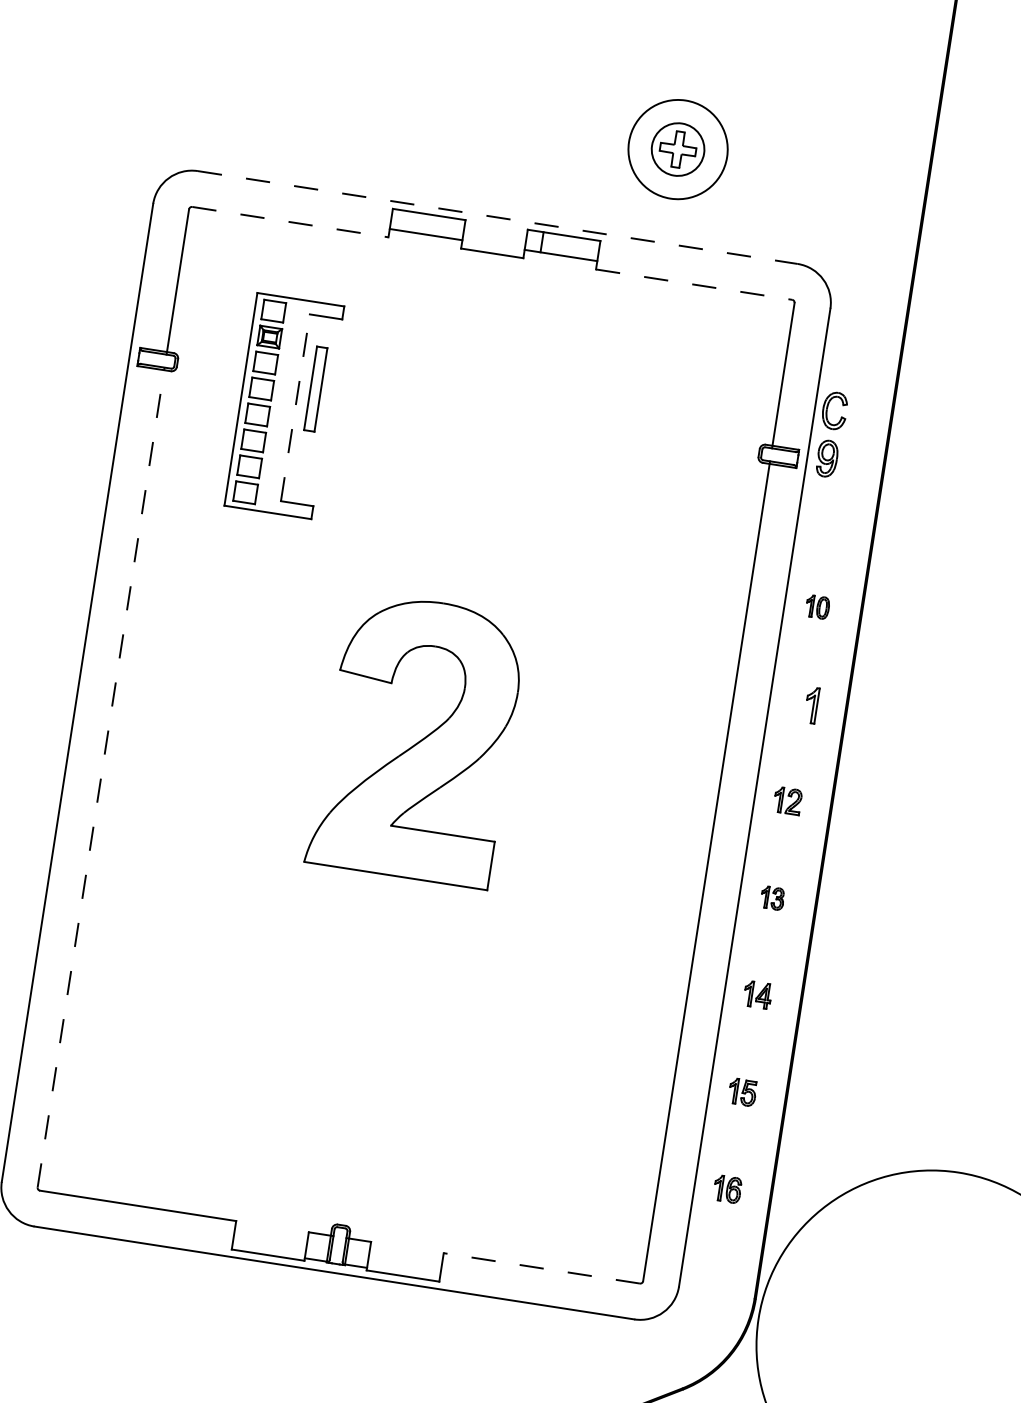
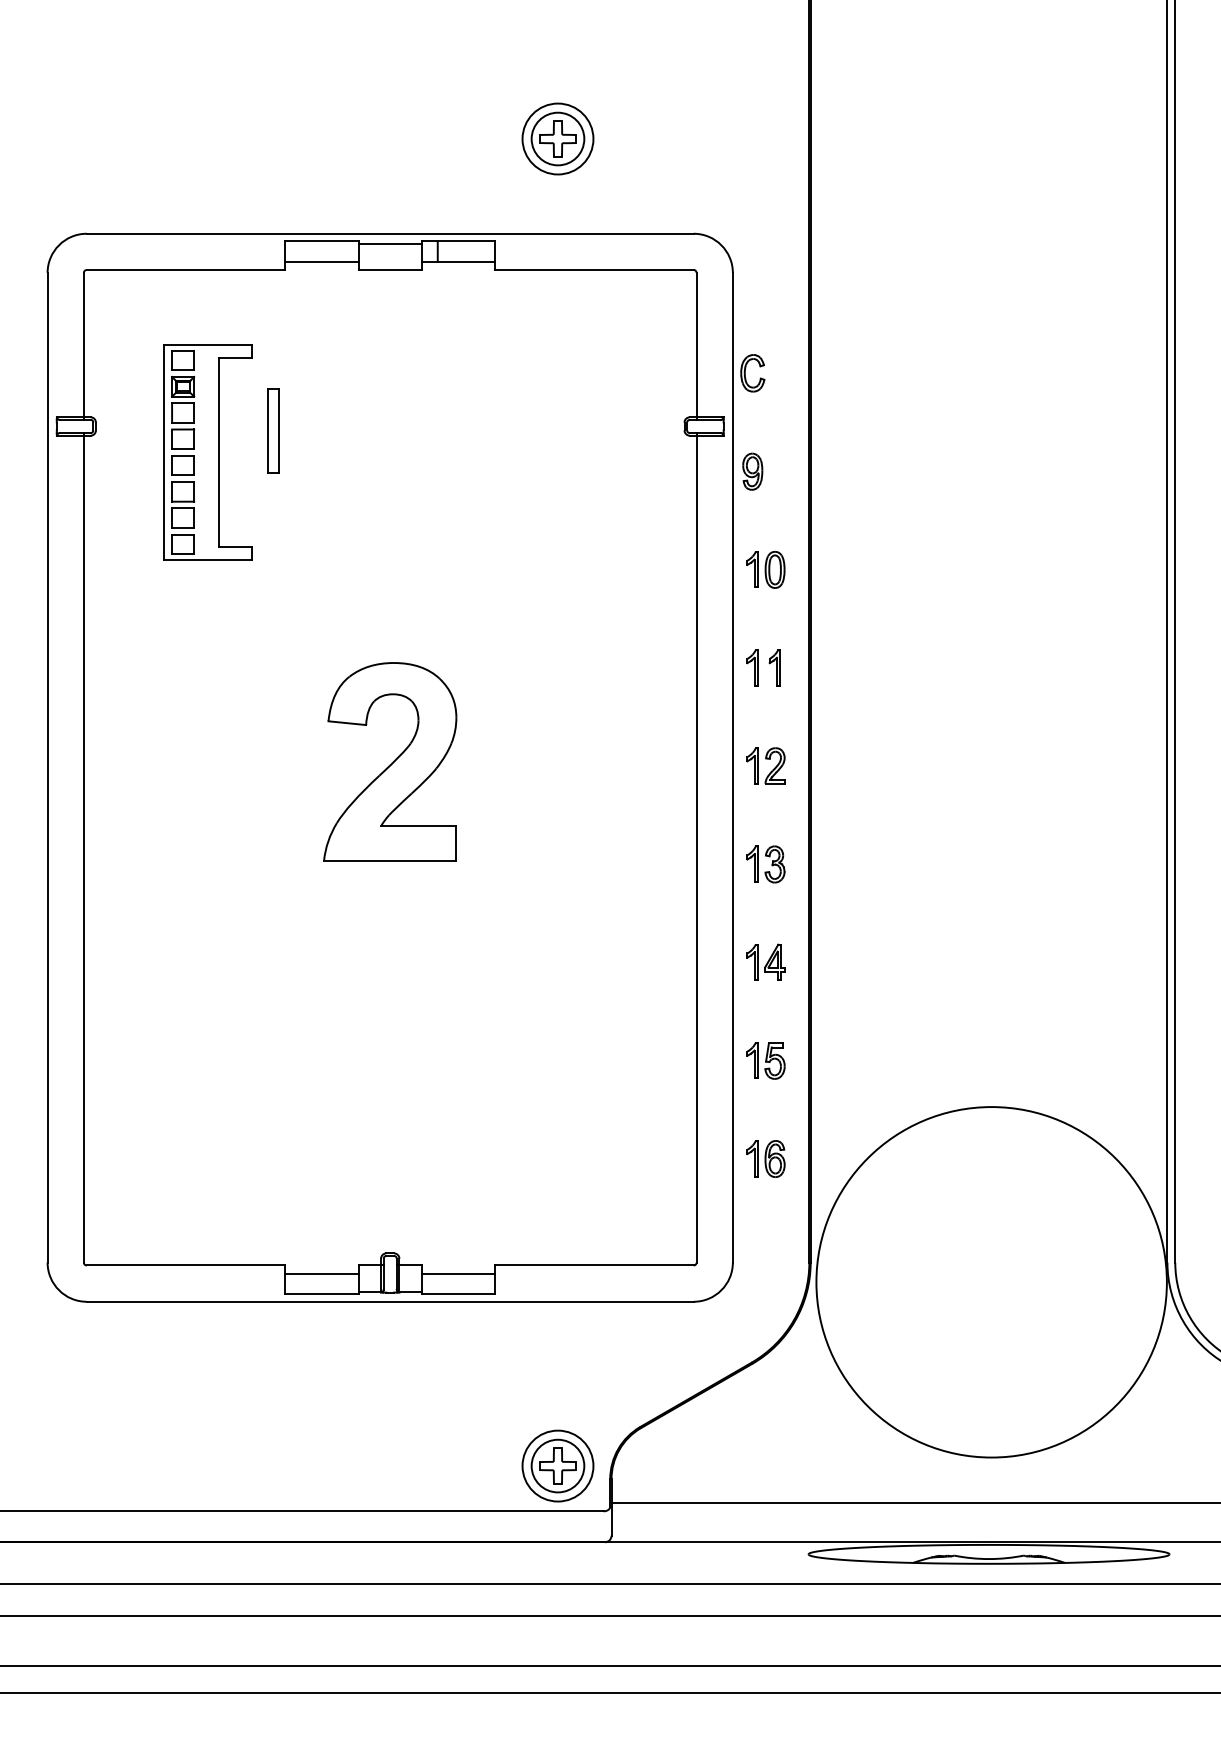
circle: (677, 148) -> (557, 138), size x0.71
line: (498, 217) -> (390, 233), dashed -> solid
line: (290, 222) -> (186, 270), dashed -> solid
line: (495, 227) -> (389, 243), added
line: (694, 285) -> (594, 270), dashed -> solid
part: (315, 388) -> (273, 430), moved
line: (295, 407) -> (219, 452), dashed -> solid
part: (827, 458) -> (752, 471), moved
part: (817, 606) -> (765, 569), size x1.67
part: (789, 701) -> (752, 667), added
part: (417, 739) -> (390, 761), size x0.71
line: (100, 777) -> (83, 847), dashed -> solid
part: (787, 800) -> (765, 765), size x1.43
part: (772, 898) -> (765, 864), size x1.67
part: (757, 994) -> (765, 961), size x1.43
part: (742, 1091) -> (765, 1060), size x1.43
part: (727, 1188) -> (765, 1158), size x1.43
line: (270, 1234) -> (321, 1273), added
line: (406, 1255) -> (458, 1273), added
line: (540, 1268) -> (593, 1265), dashed -> solid

